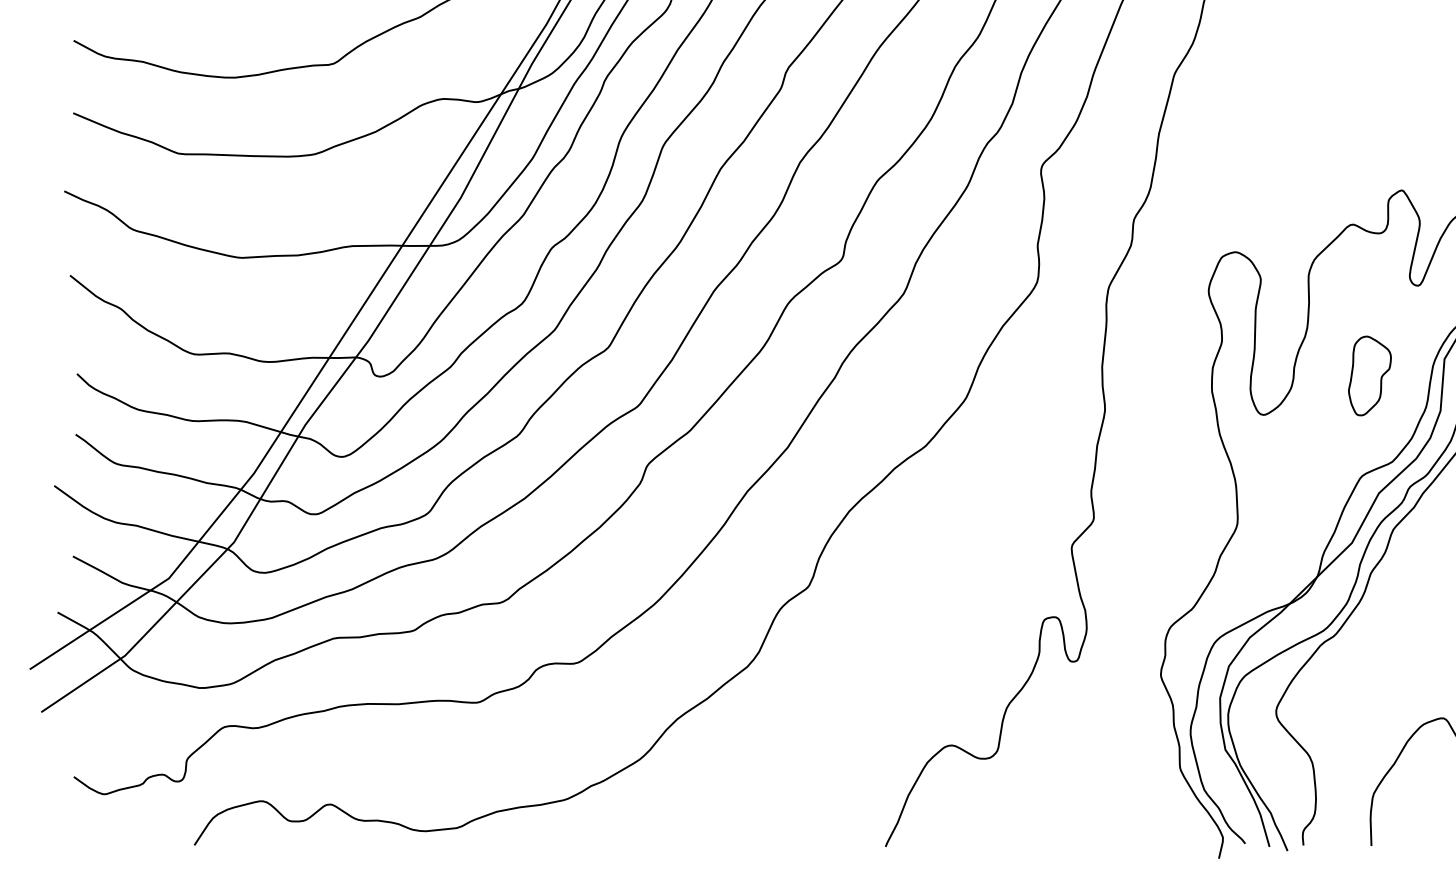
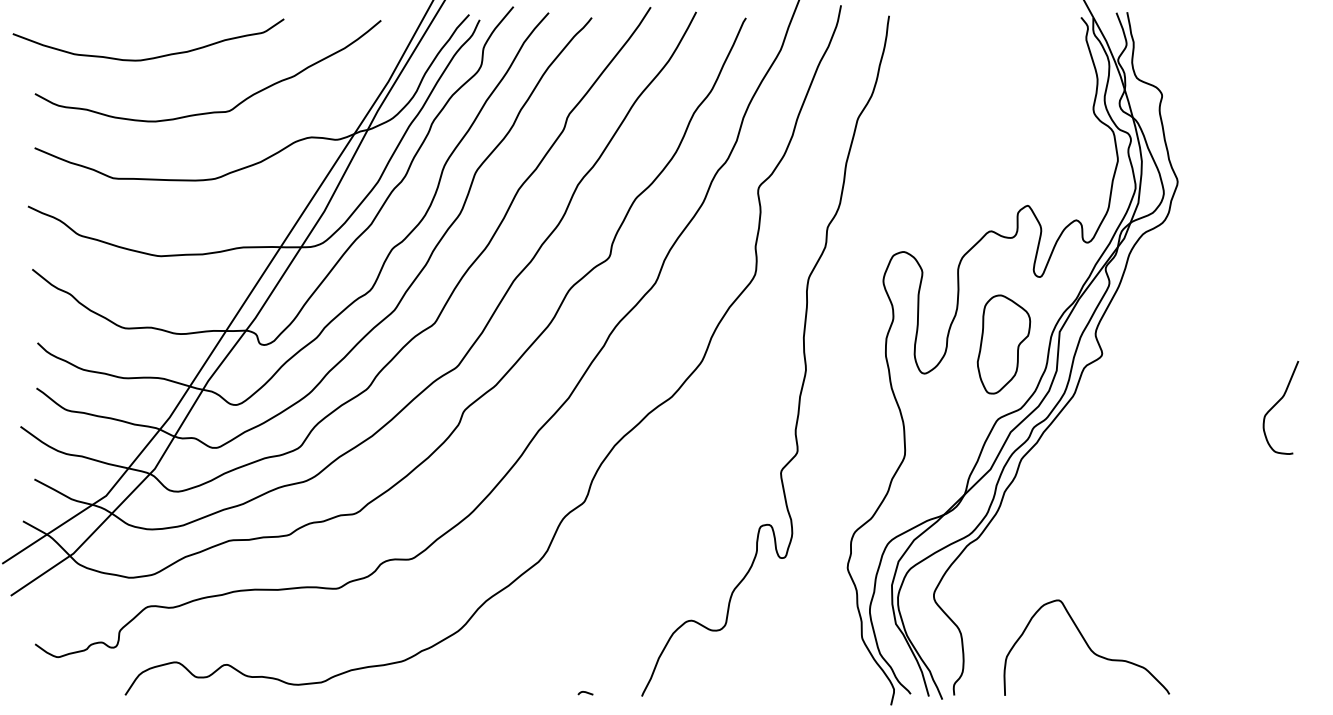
part: (1369, 375) -> (1003, 344), size x1.67
curve: (810, 842) -> (585, 693), added

